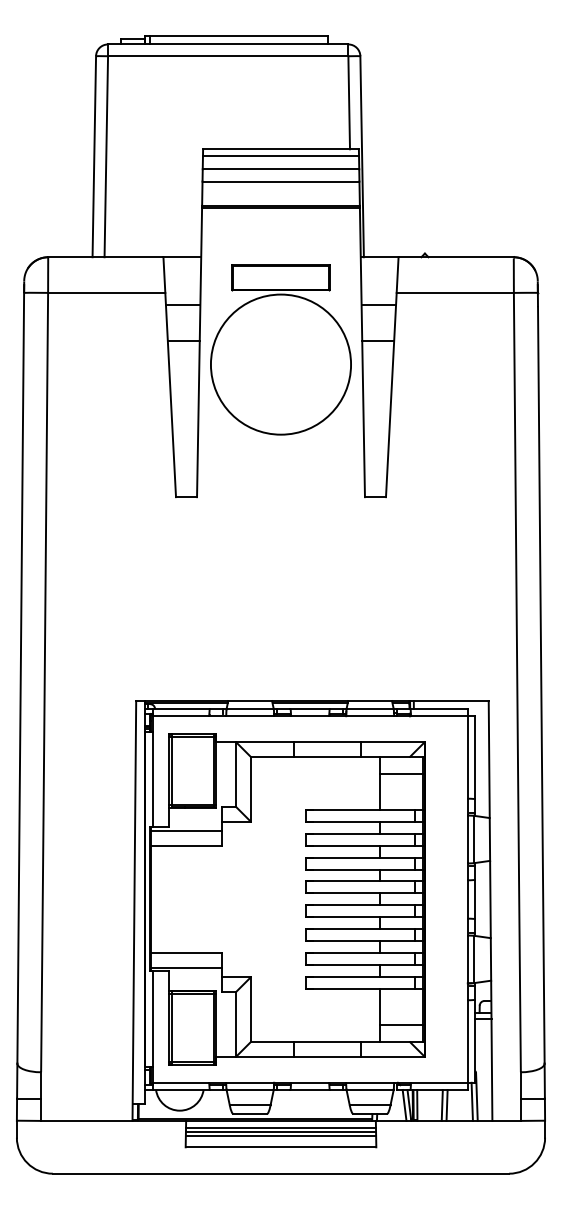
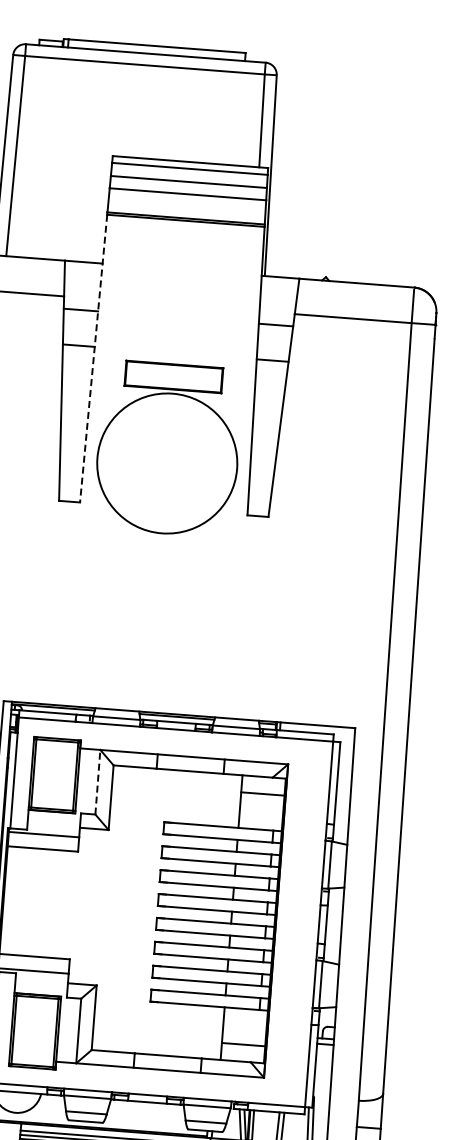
part: (280, 349) -> (167, 448), moved
line: (199, 353) -> (93, 359), solid -> dashed
line: (236, 774) -> (98, 782), solid -> dashed

